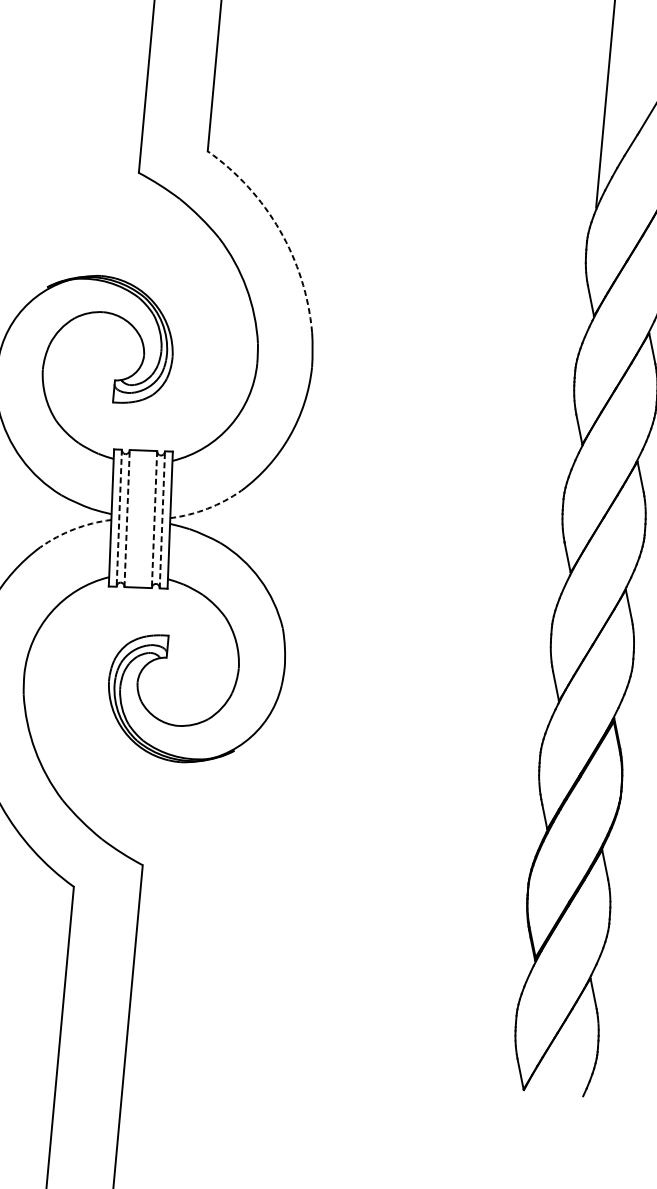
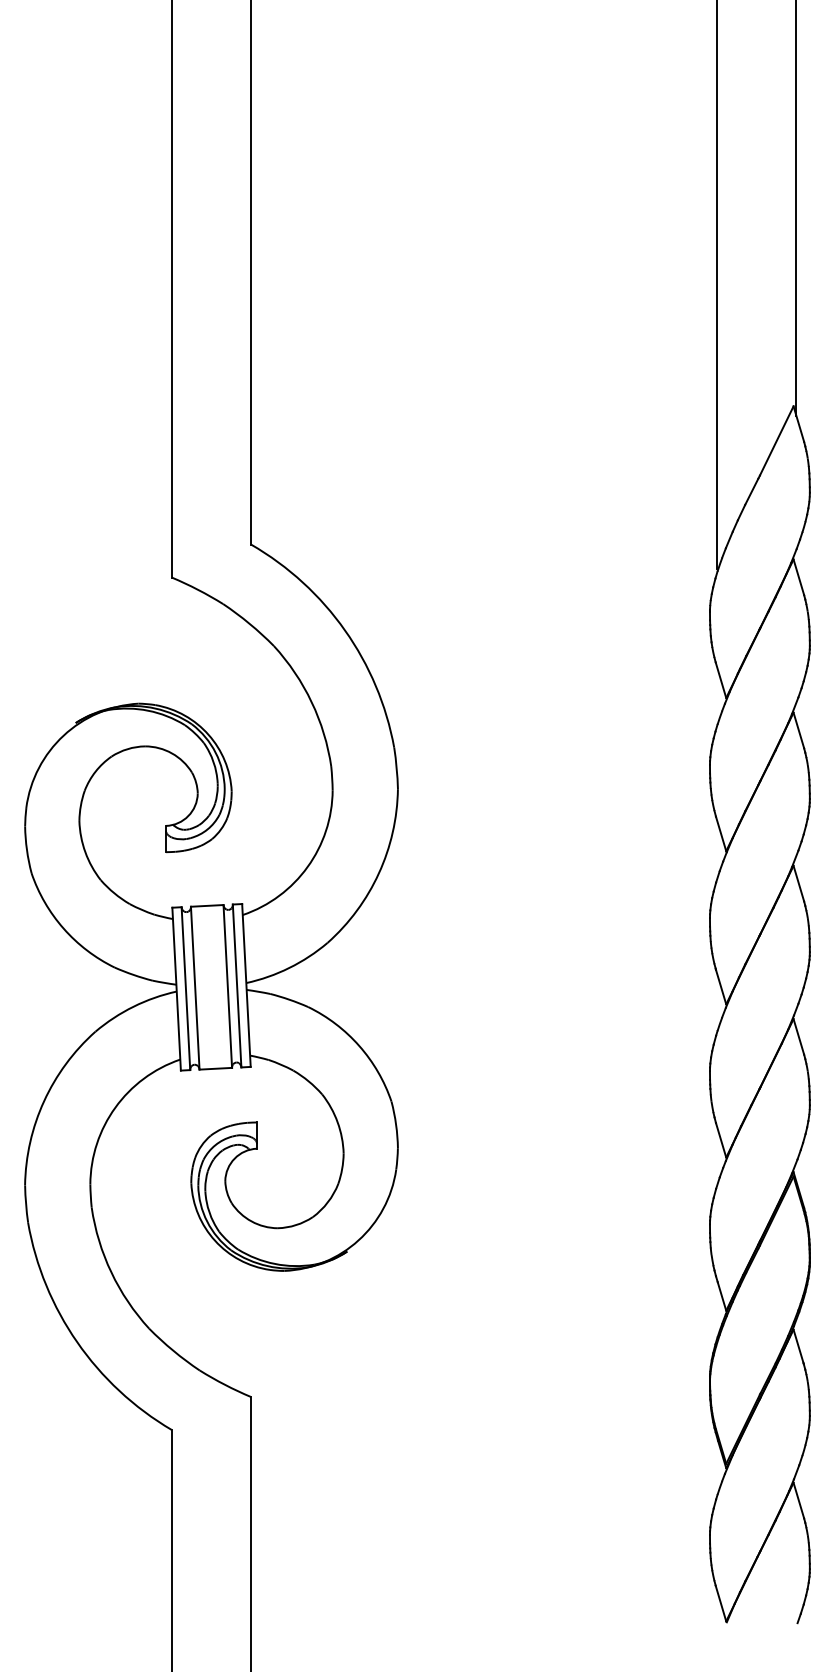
arc: (280, 230) -> (345, 630), dashed -> solid
arc: (207, 508) -> (289, 967), dashed -> solid
line: (118, 518) -> (185, 988), dashed -> solid
line: (127, 518) -> (195, 988), dashed -> solid
line: (154, 519) -> (227, 986), dashed -> solid
line: (162, 519) -> (237, 985), dashed -> solid
arc: (74, 529) -> (133, 1006), dashed -> solid

